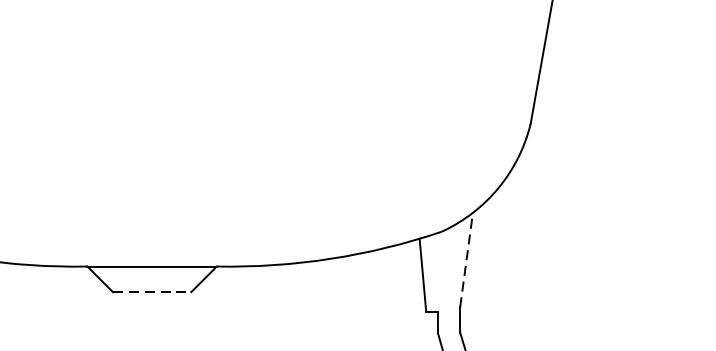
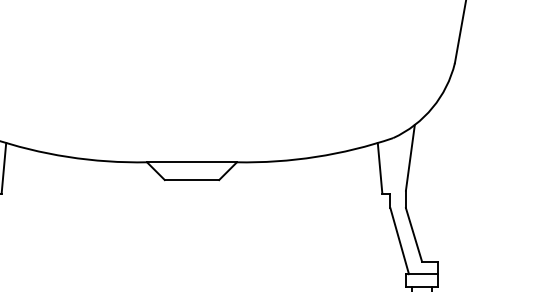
line: (466, 259) -> (410, 157), dashed -> solid
line: (152, 292) -> (192, 180), dashed -> solid

